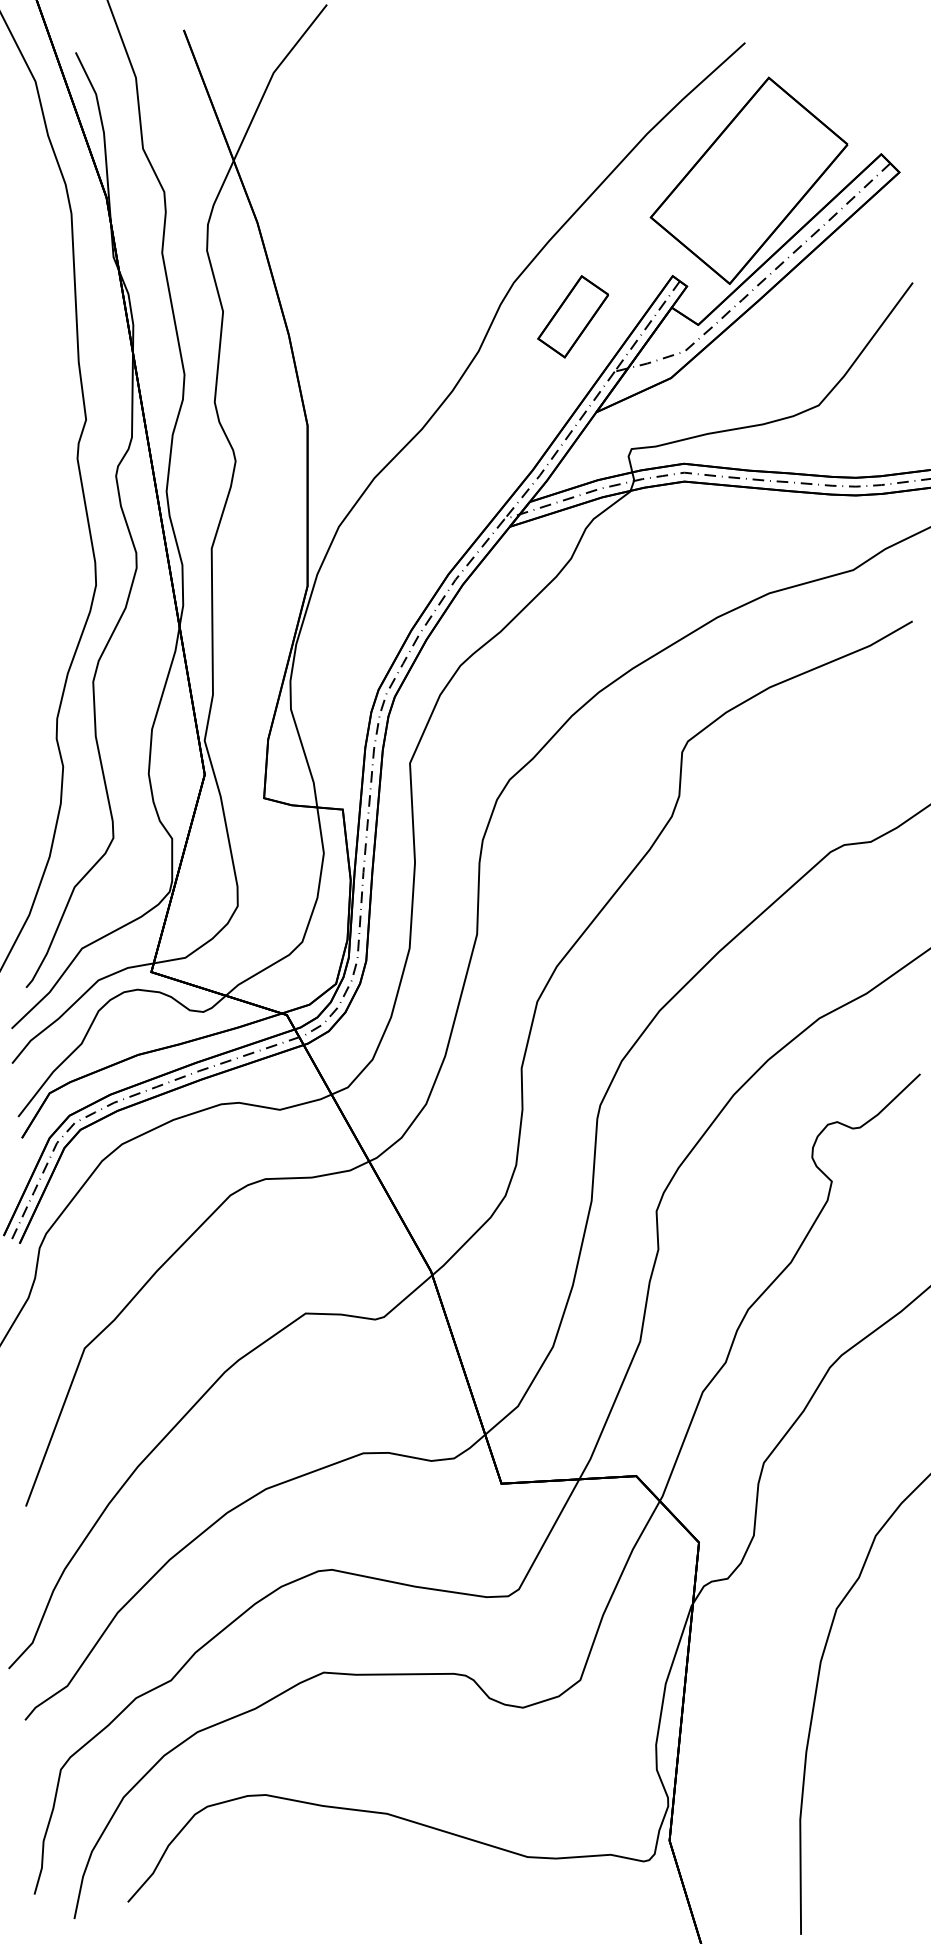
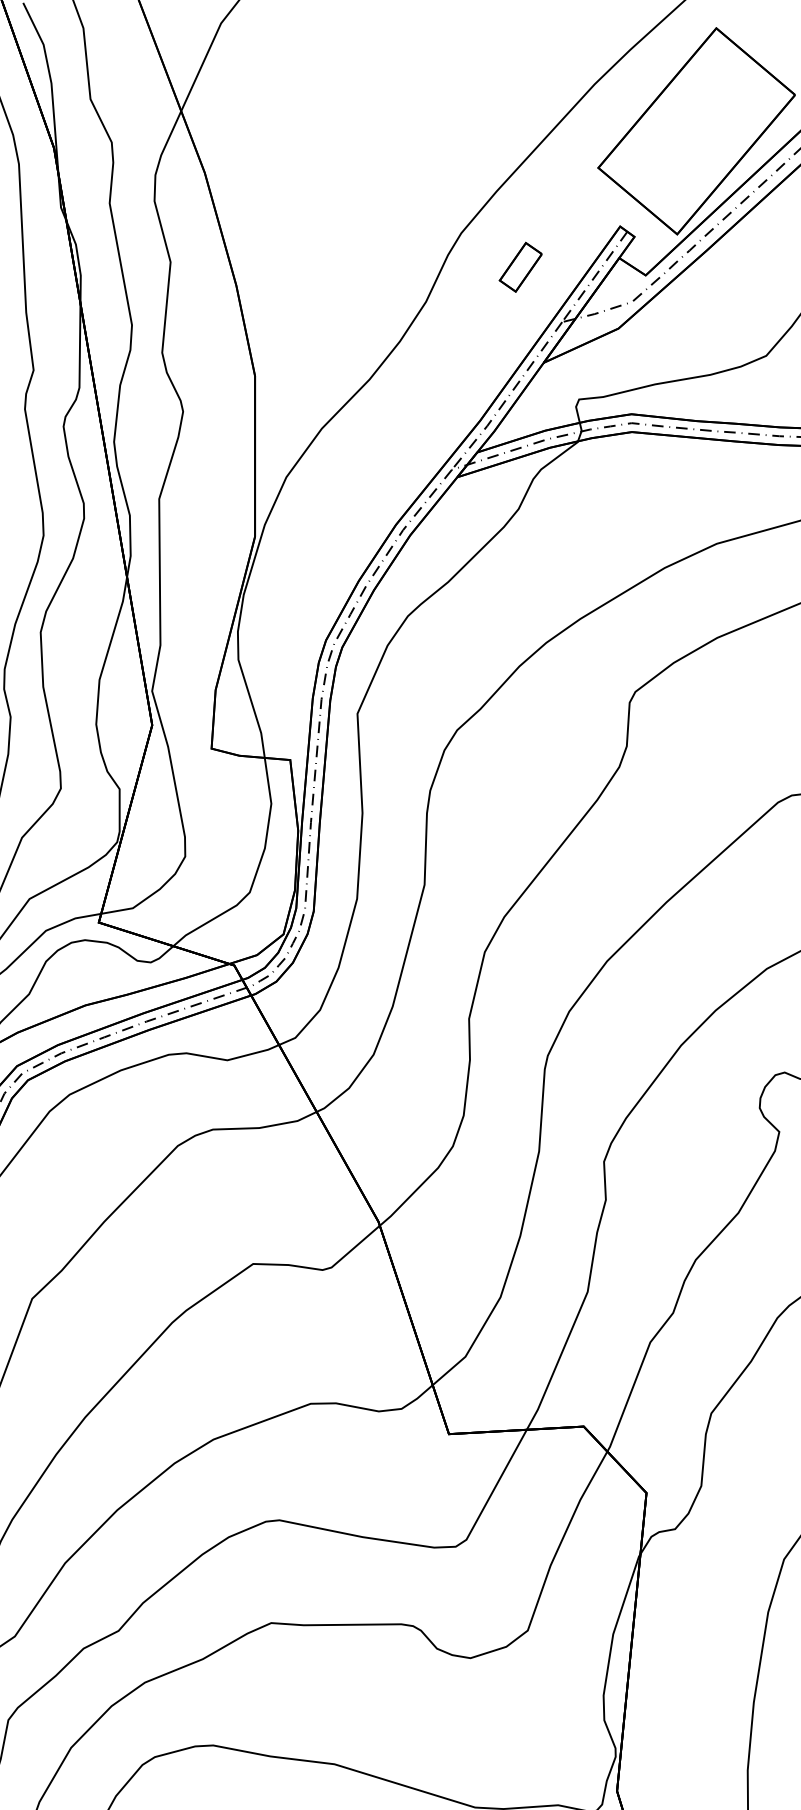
part: (573, 316) -> (520, 266), size x0.6

